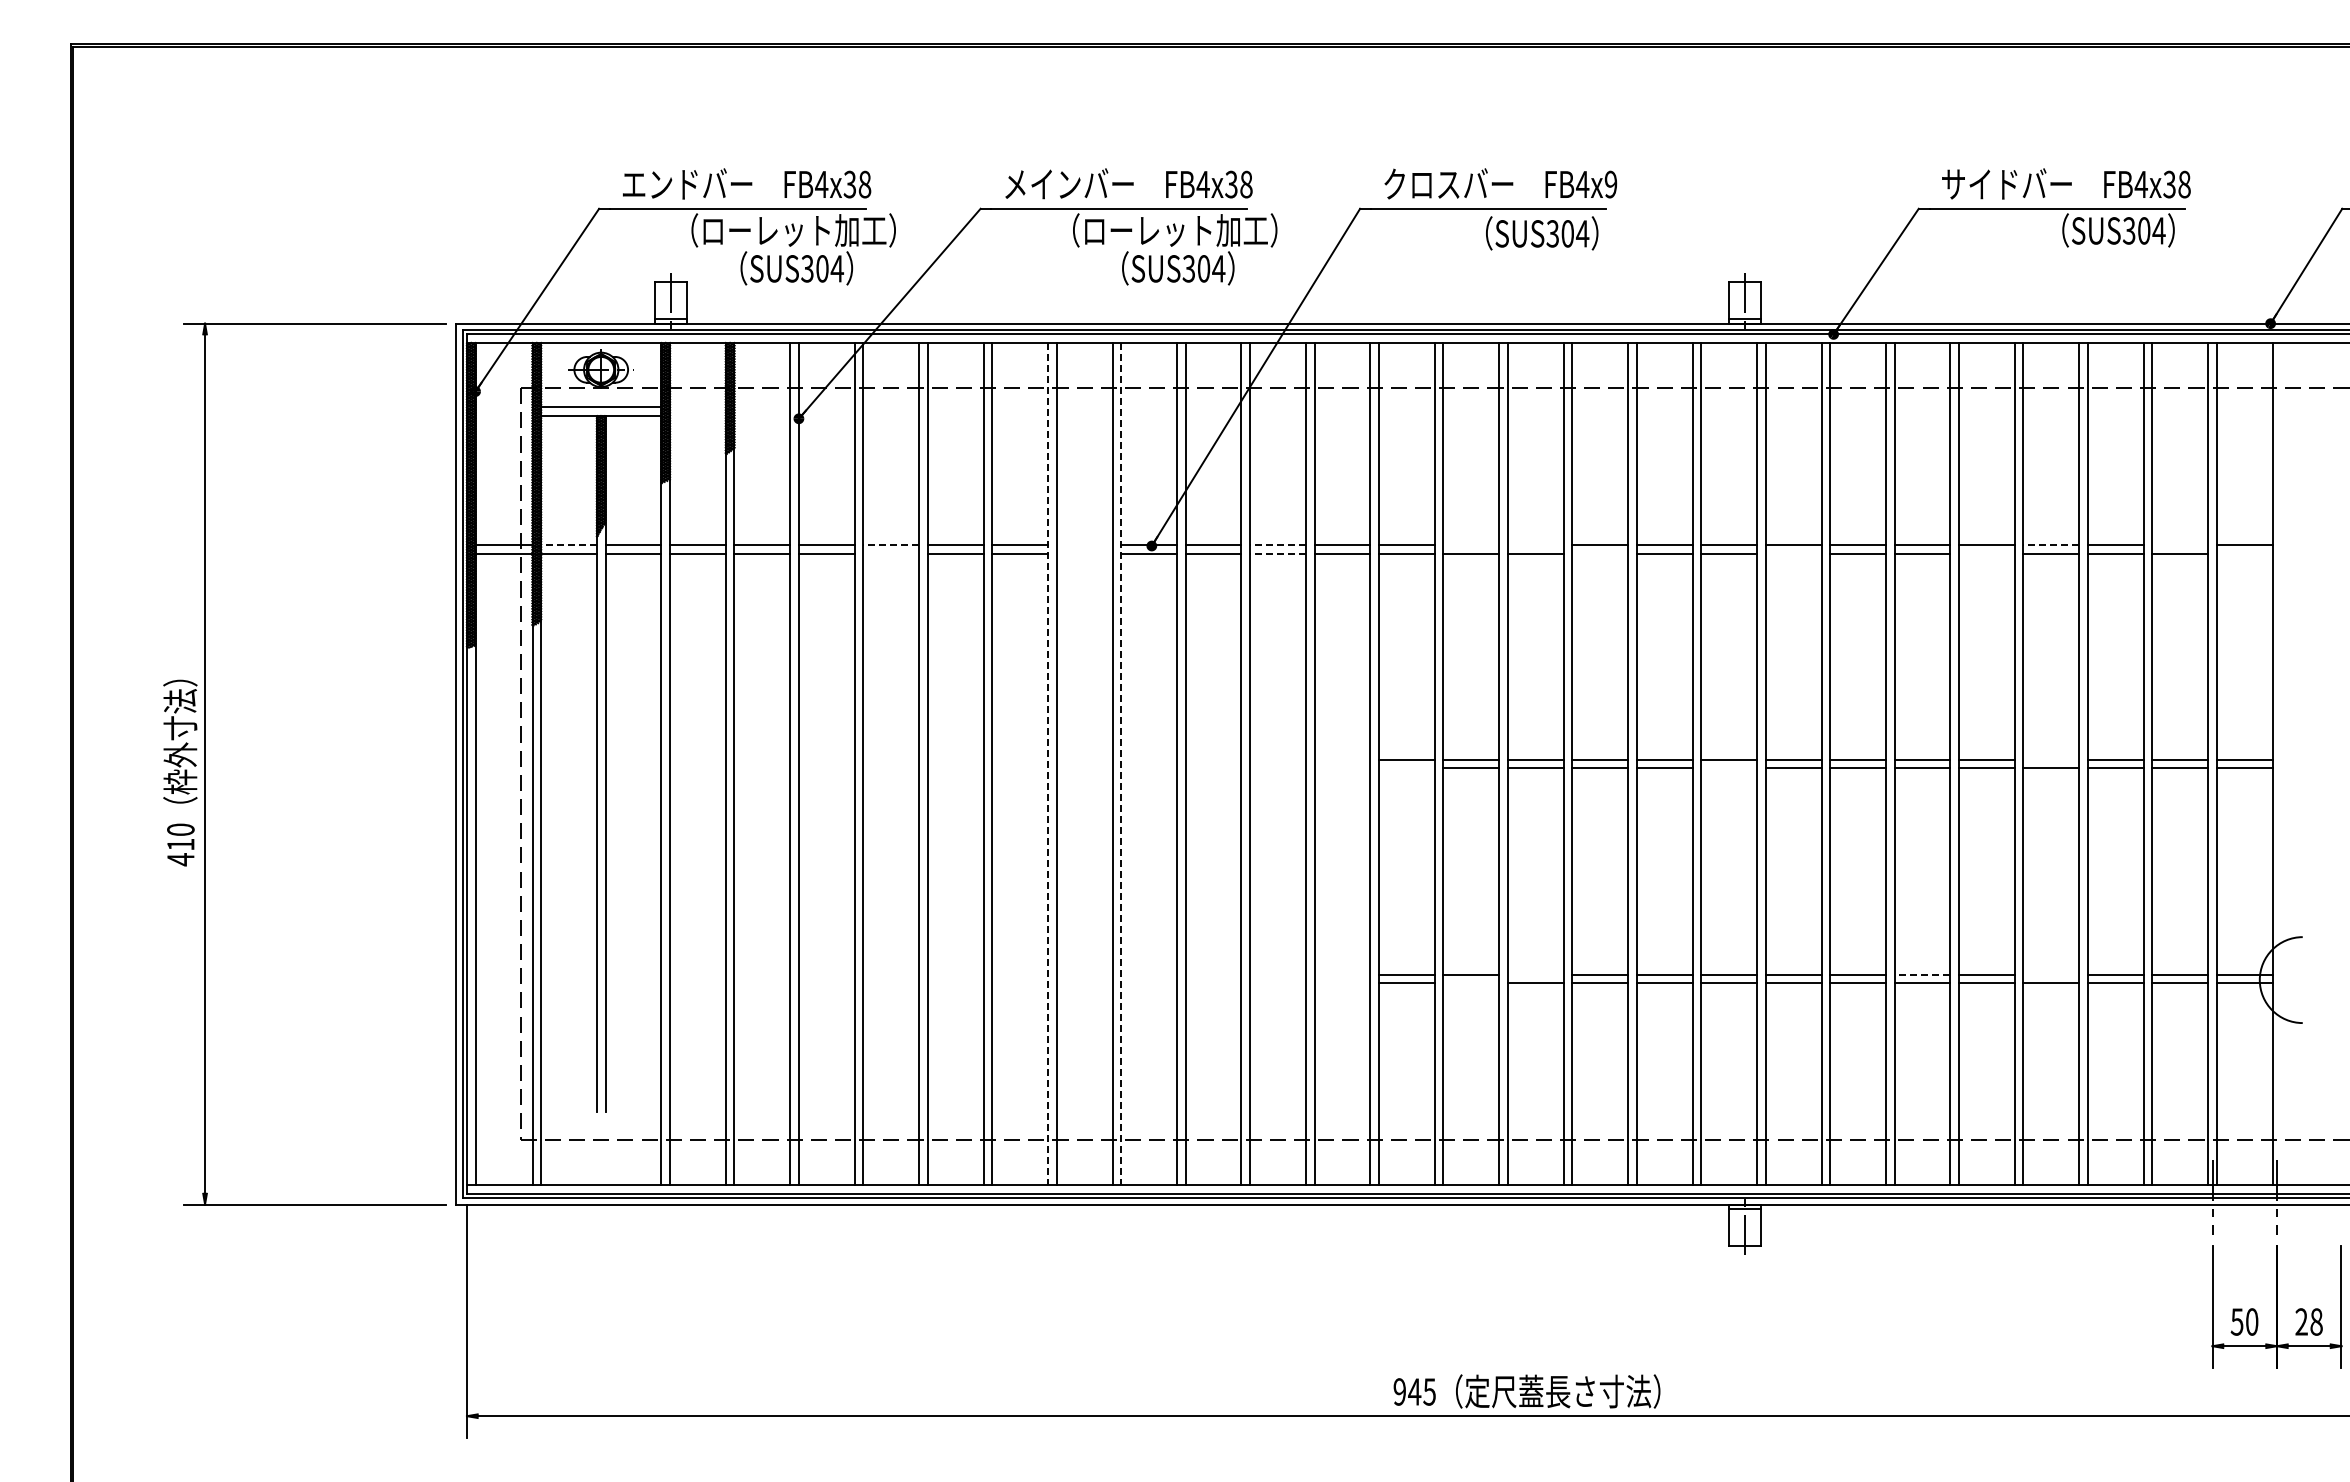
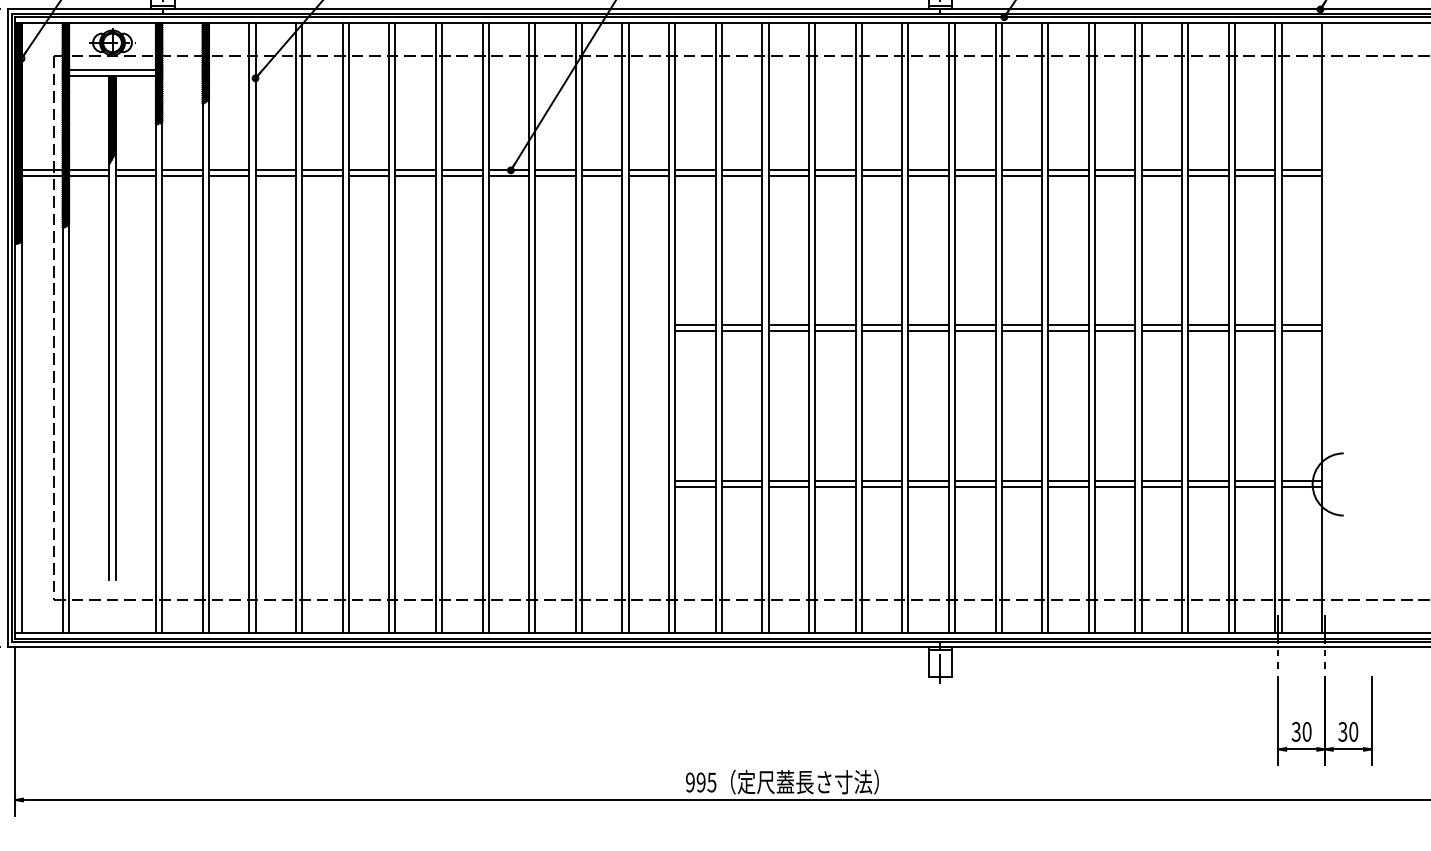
line: (569, 544) -> (89, 169), dashed -> solid
line: (891, 544) -> (322, 169), dashed -> solid
line: (1084, 544) -> (462, 169), added
line: (1278, 544) -> (602, 169), dashed -> solid
line: (1471, 544) -> (742, 169), added
line: (1535, 544) -> (788, 169), added
line: (2051, 544) -> (1161, 169), dashed -> solid
line: (2180, 544) -> (1255, 169), added
line: (891, 553) -> (322, 175), added
line: (1084, 553) -> (462, 175), added
line: (1278, 553) -> (602, 175), dashed -> solid
line: (1600, 553) -> (835, 175), added
line: (1793, 553) -> (975, 175), added
line: (1986, 553) -> (1114, 175), added
line: (2244, 553) -> (1301, 175), added
line: (2051, 759) -> (1161, 324), added
line: (1048, 764) -> (436, 328), dashed -> solid
line: (1121, 764) -> (488, 328), dashed -> solid
line: (1406, 768) -> (695, 331), added
line: (1729, 768) -> (928, 331), added
line: (1535, 974) -> (788, 480), added
line: (1922, 974) -> (1068, 480), dashed -> solid
line: (2051, 974) -> (1161, 480), added
line: (1471, 983) -> (742, 486), added
text: (2237, 1321) -> (1296, 731), 50 -> 30
text: (2308, 1321) -> (1347, 731), 28 -> 30
text: (1414, 1391) -> (700, 782), 945 -> 995

